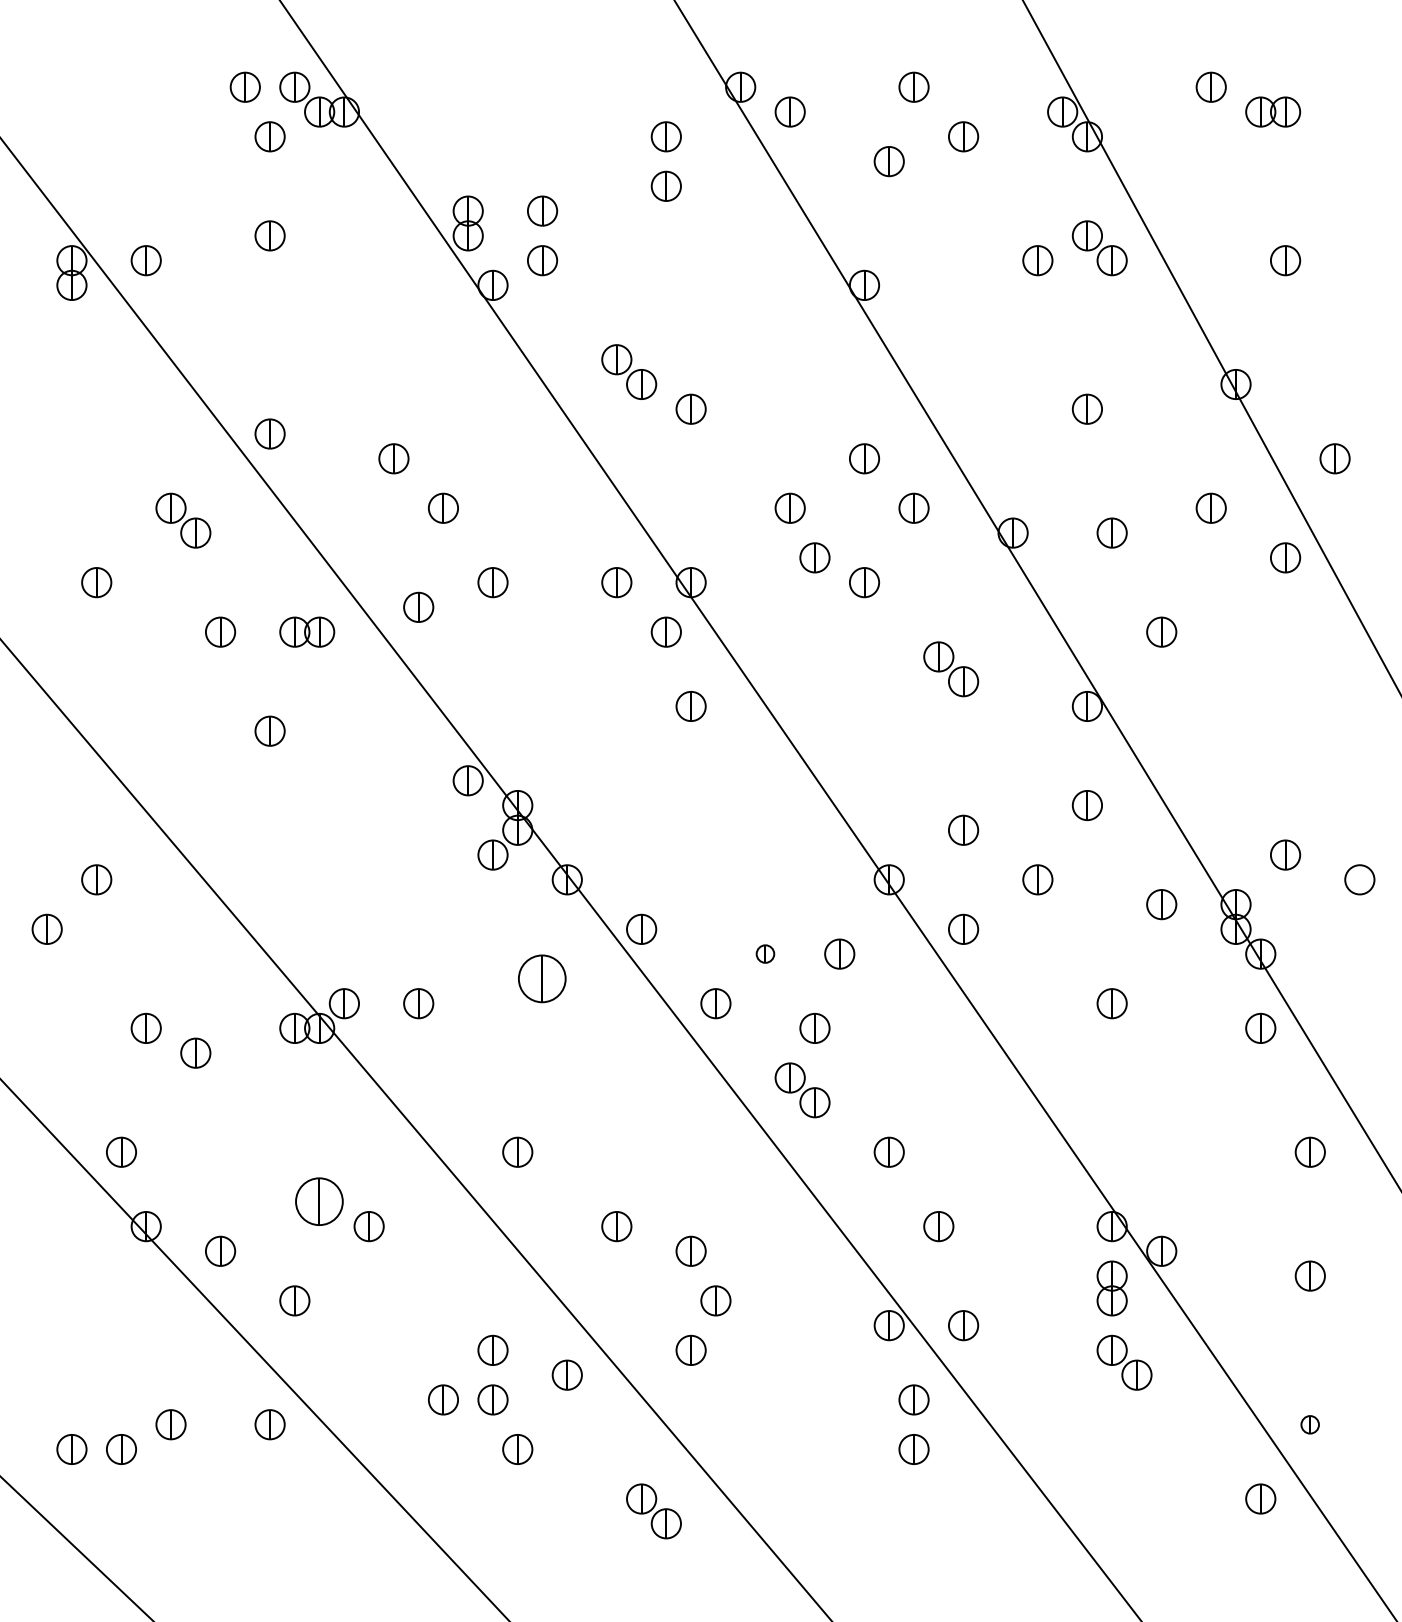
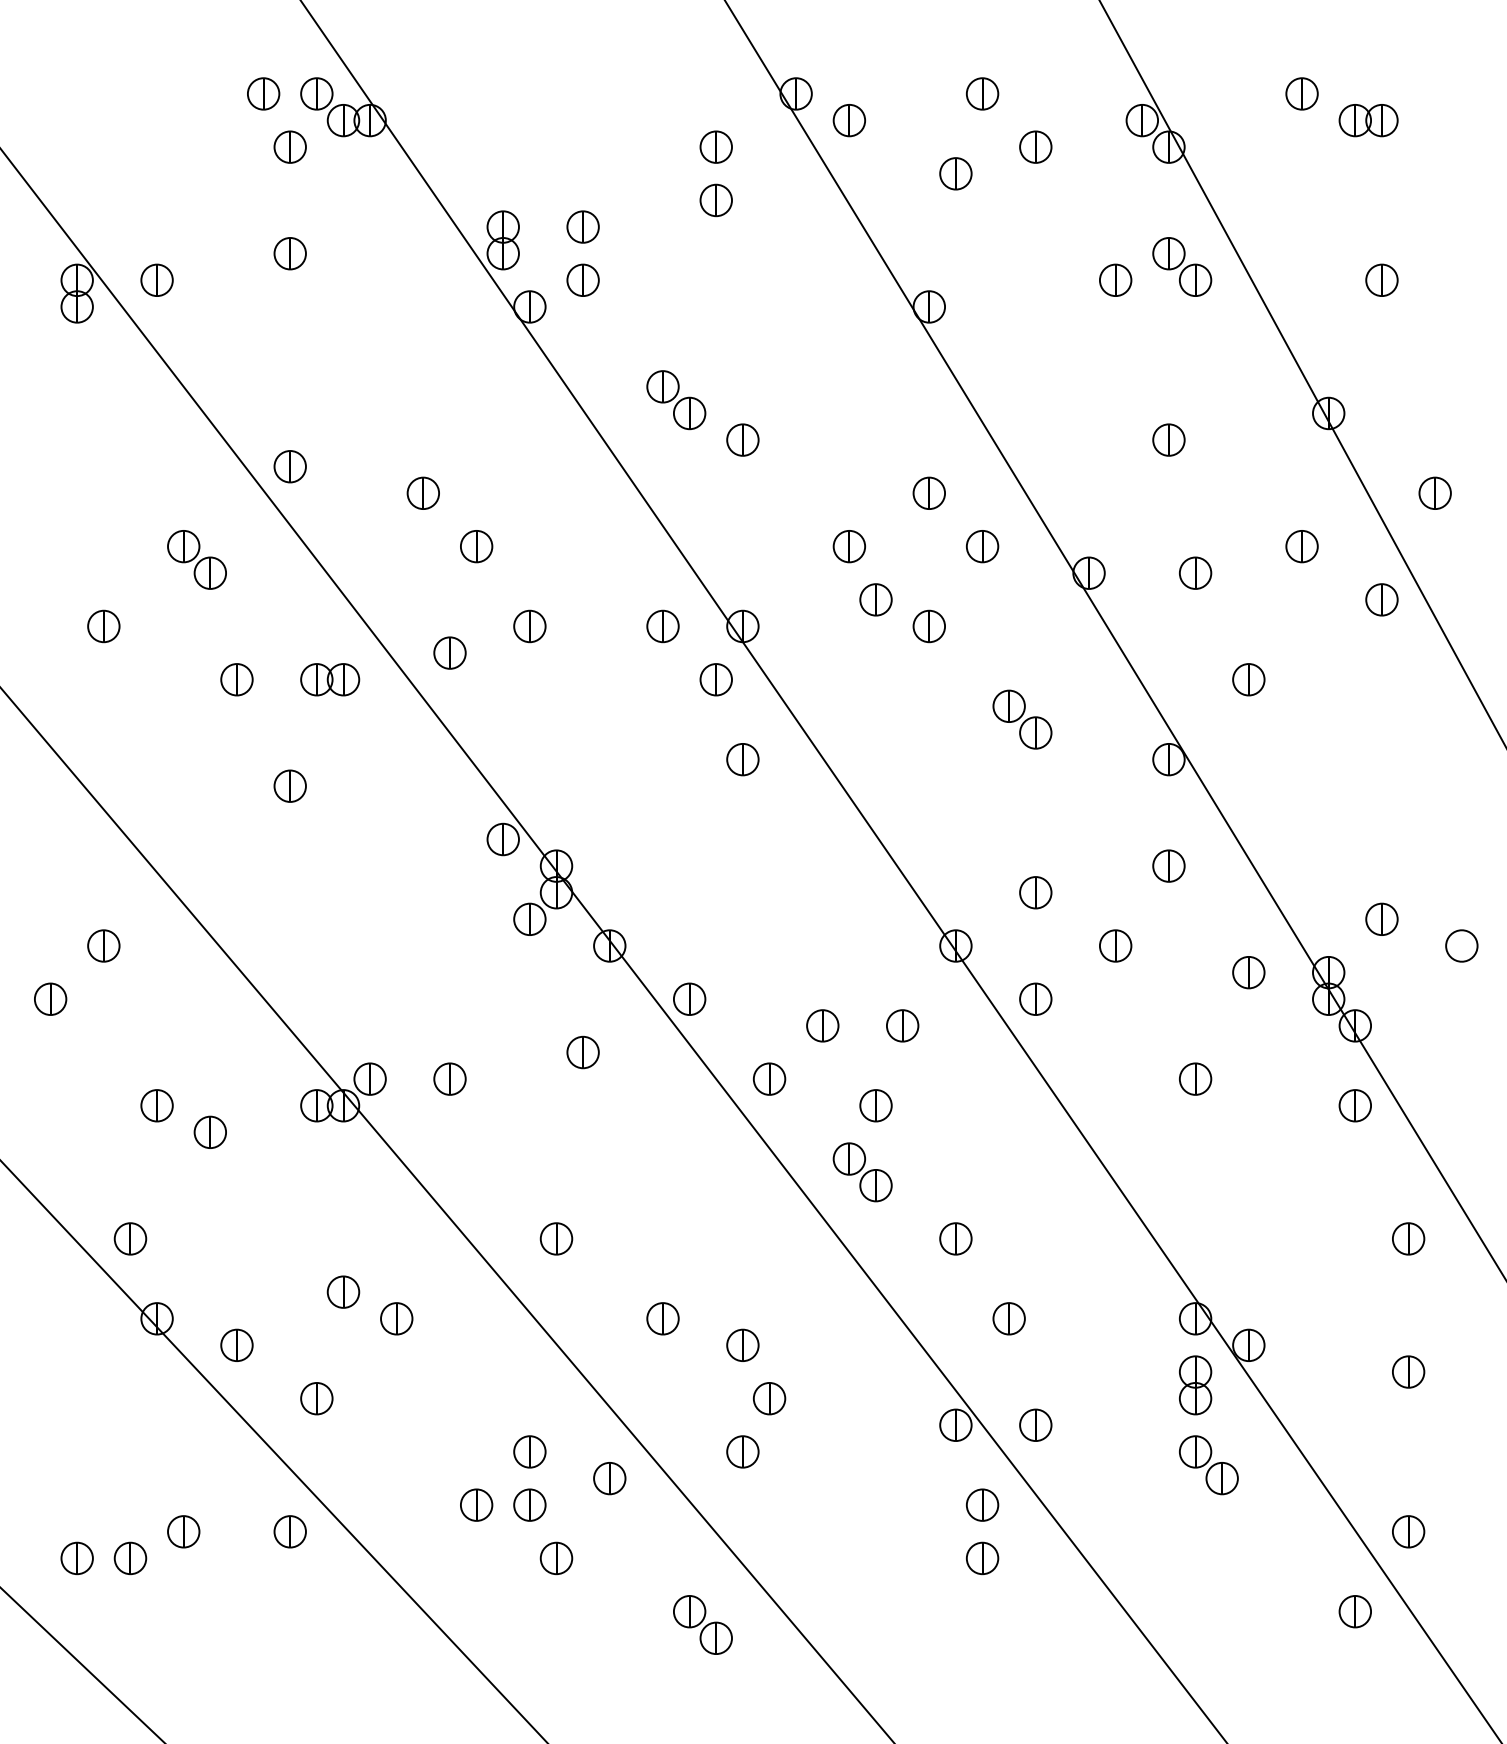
part: (765, 953) -> (822, 1025), size x1.67
part: (542, 978) -> (583, 1052), size x0.62
part: (319, 1201) -> (343, 1291), size x0.62
part: (1309, 1424) -> (1407, 1531), size x1.67

